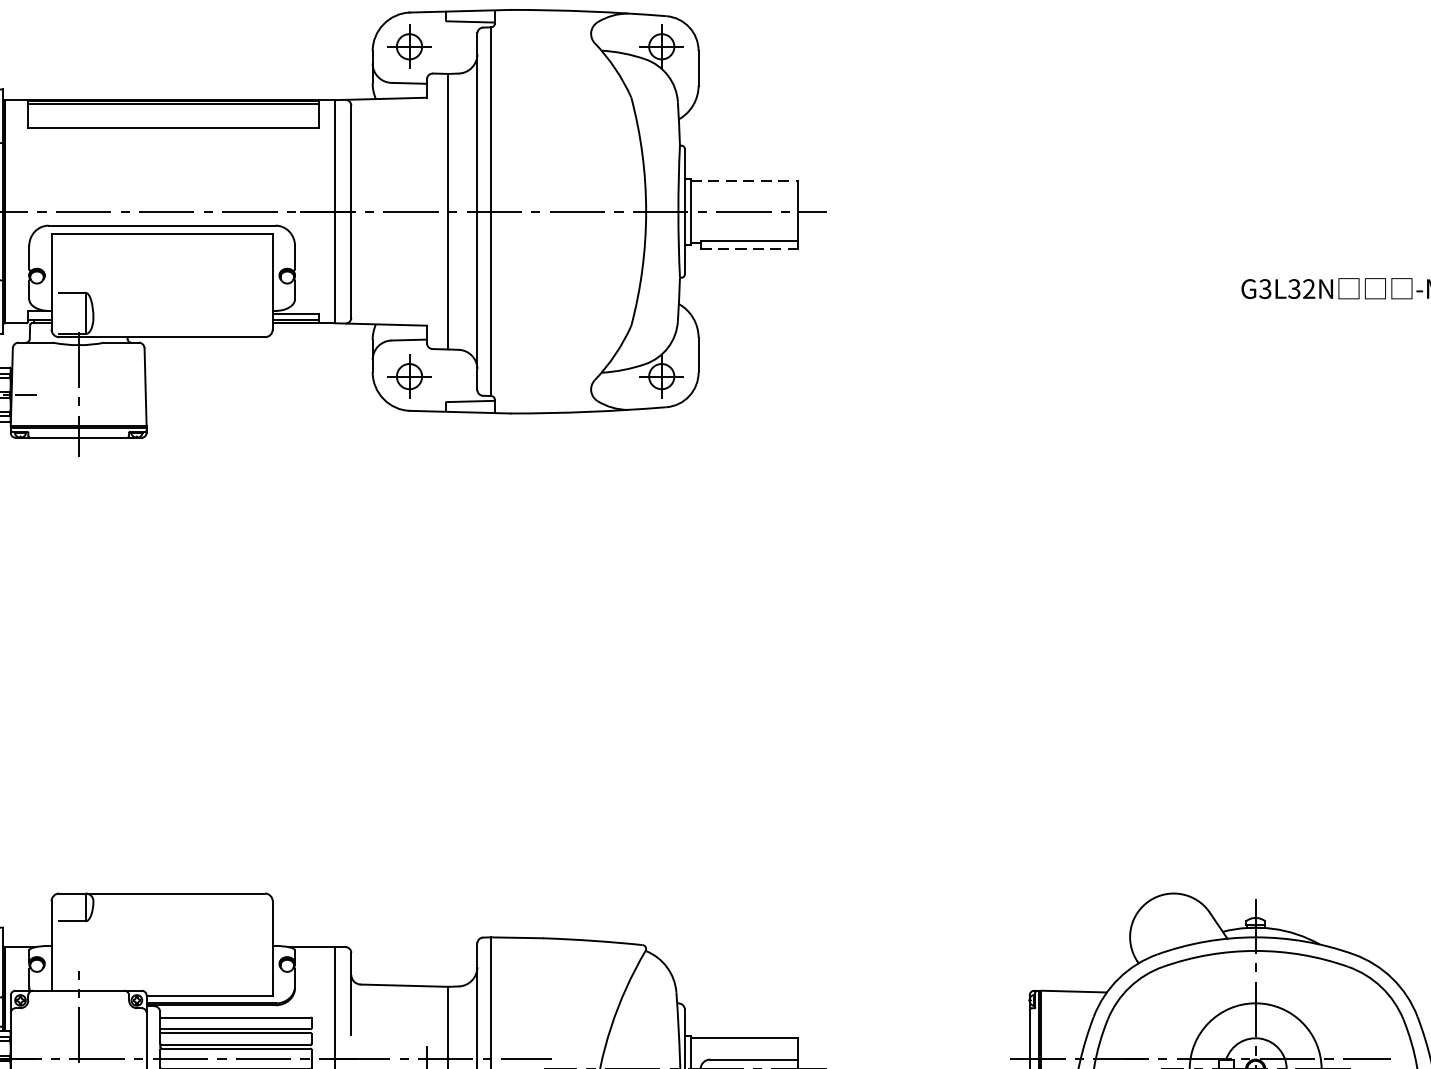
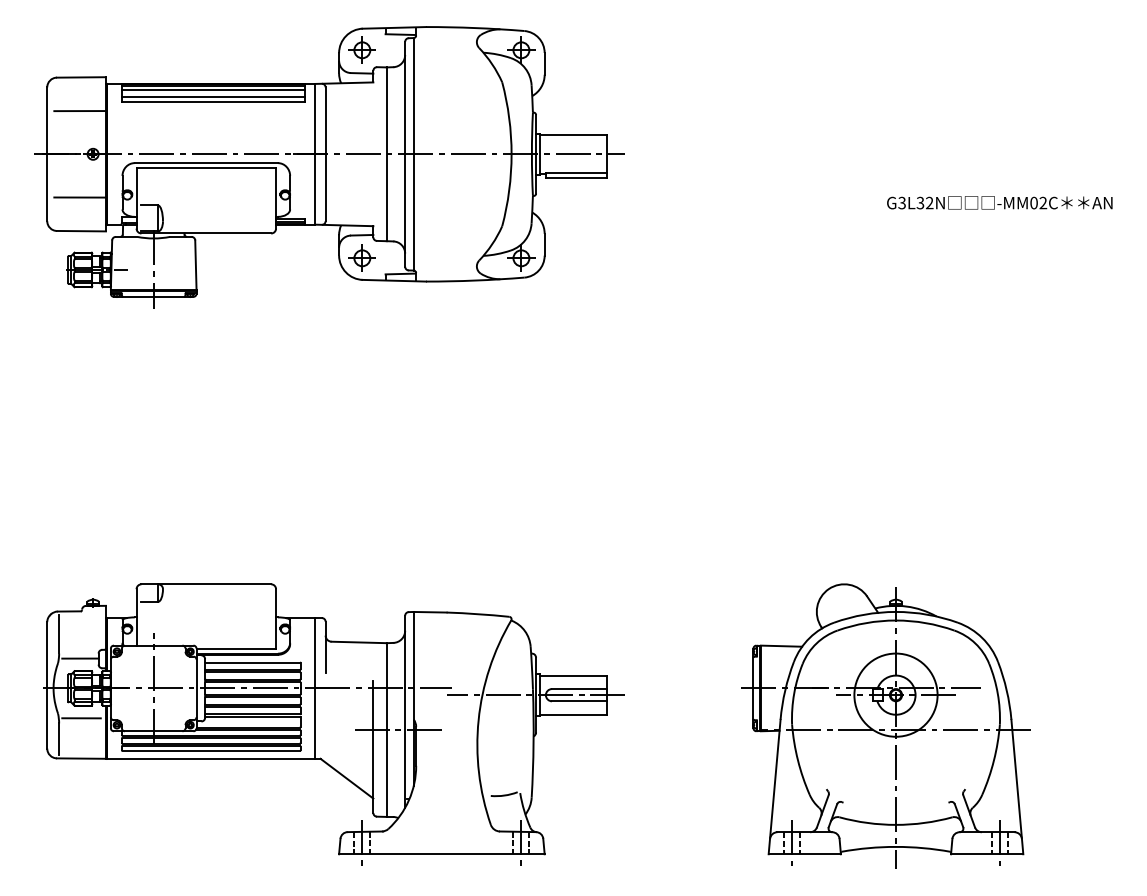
line: (173, 108) -> (213, 89), added
line: (173, 120) -> (213, 96), added
line: (744, 180) -> (573, 134), dashed -> solid
line: (749, 248) -> (576, 177), dashed -> solid

